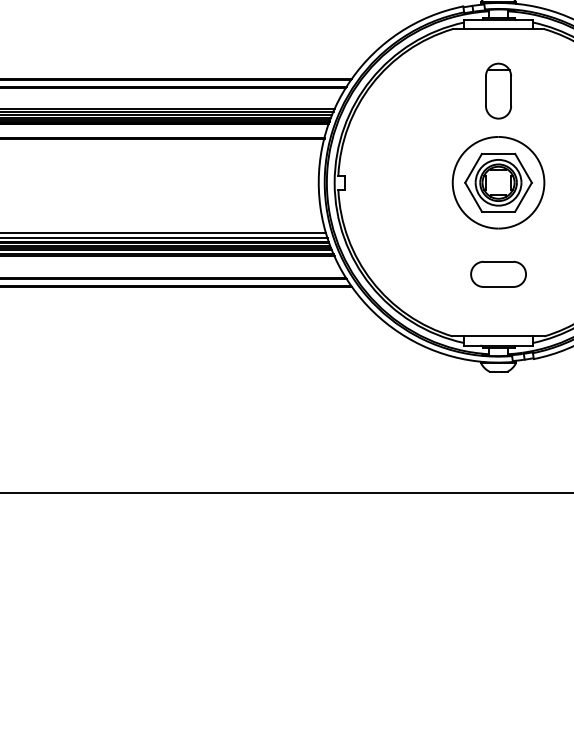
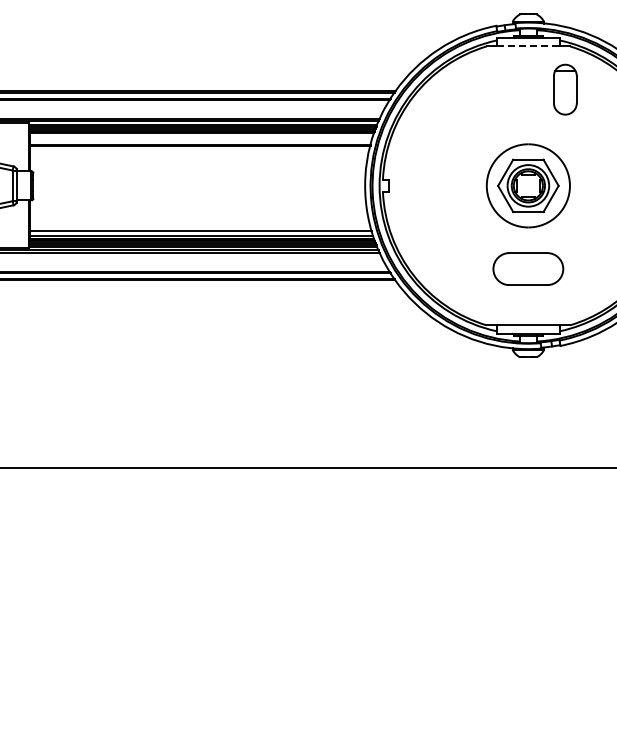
line: (498, 29) -> (528, 46), solid -> dashed
part: (498, 90) -> (565, 89), moved
part: (498, 273) -> (528, 268), size x1.4

